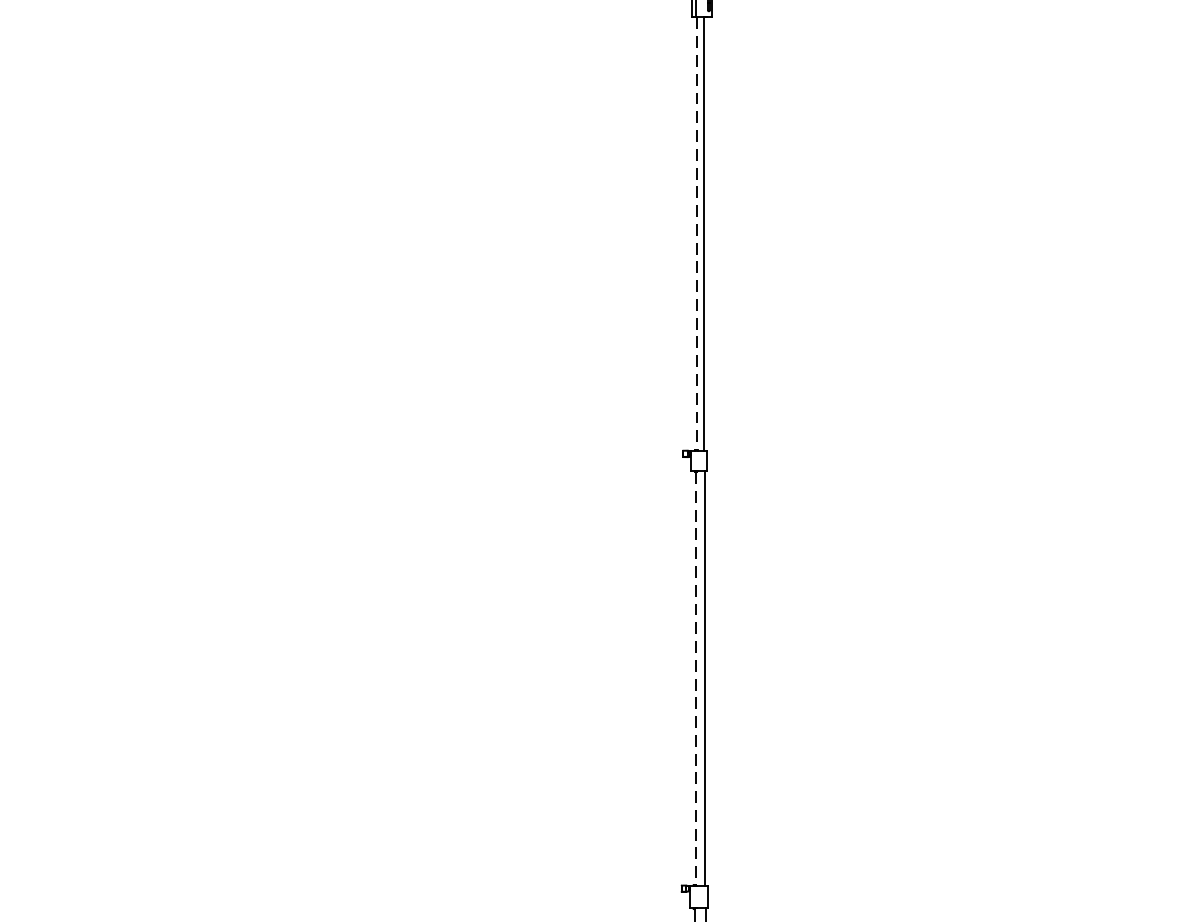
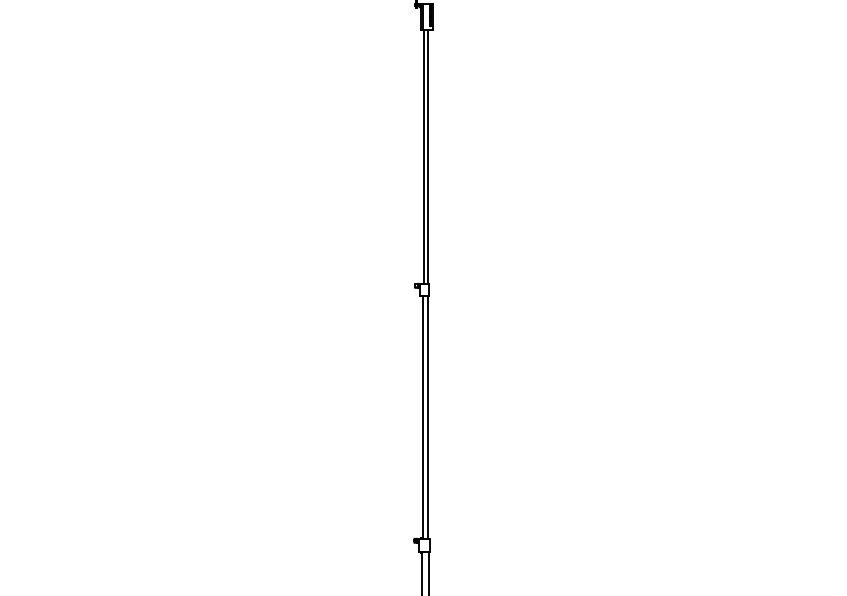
line: (696, 233) -> (423, 156), dashed -> solid
line: (696, 680) -> (423, 418), dashed -> solid

